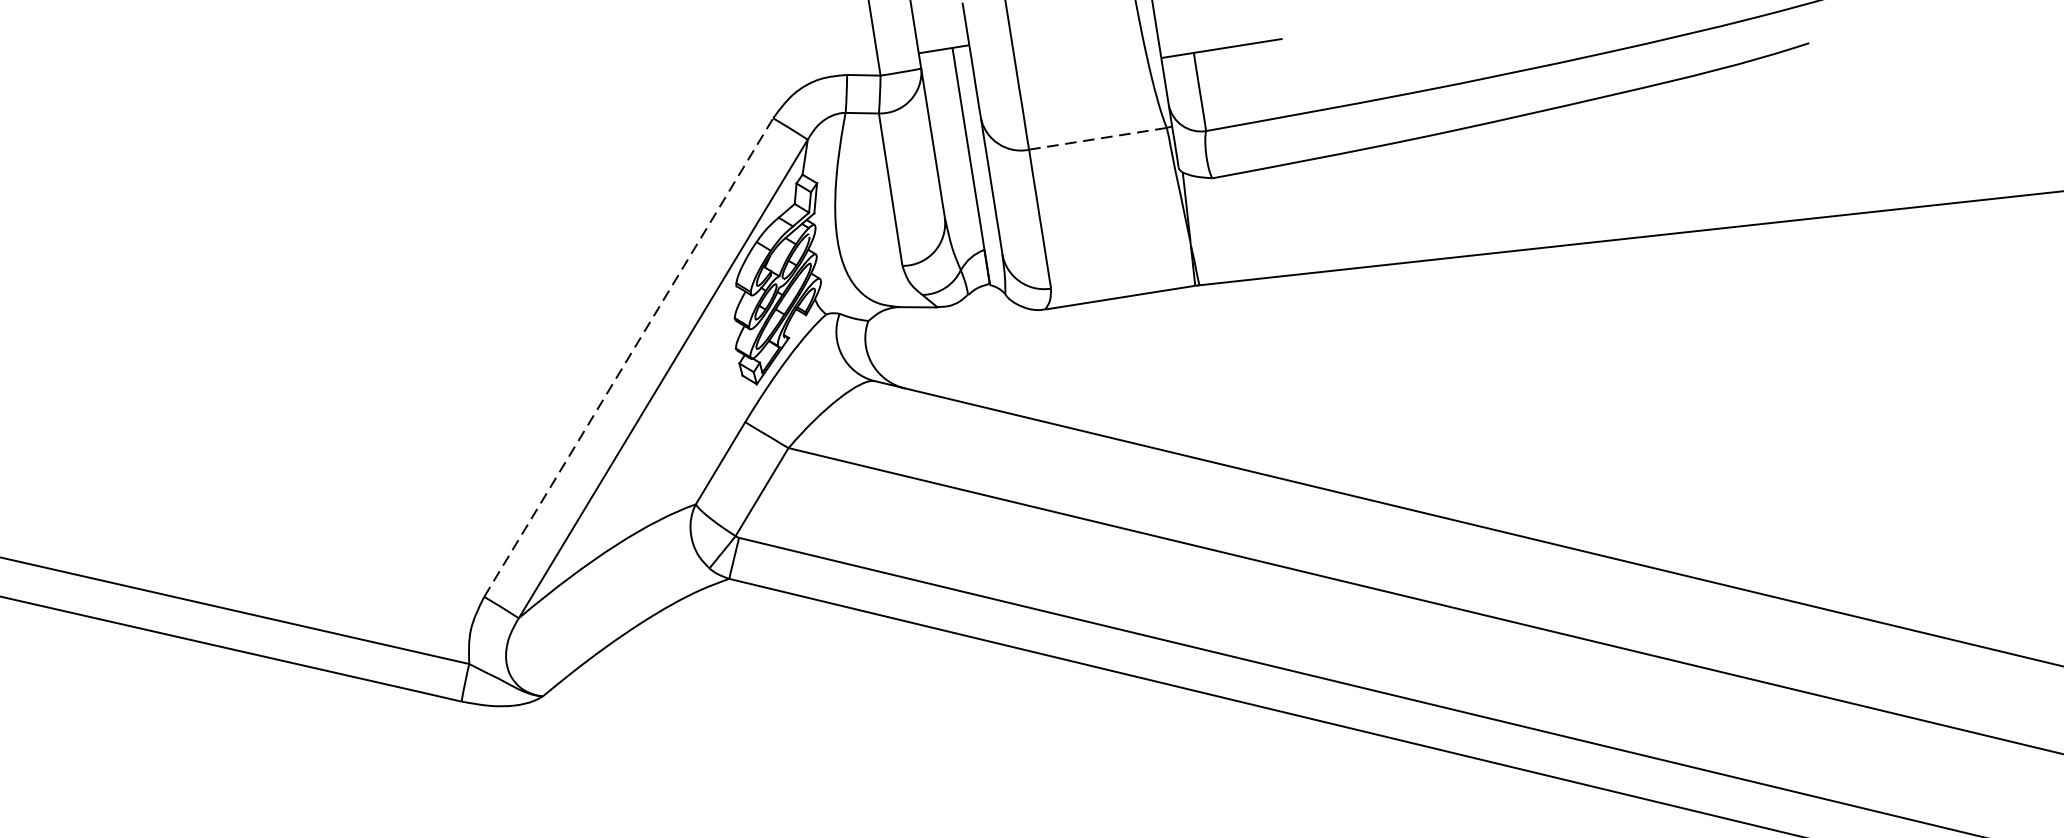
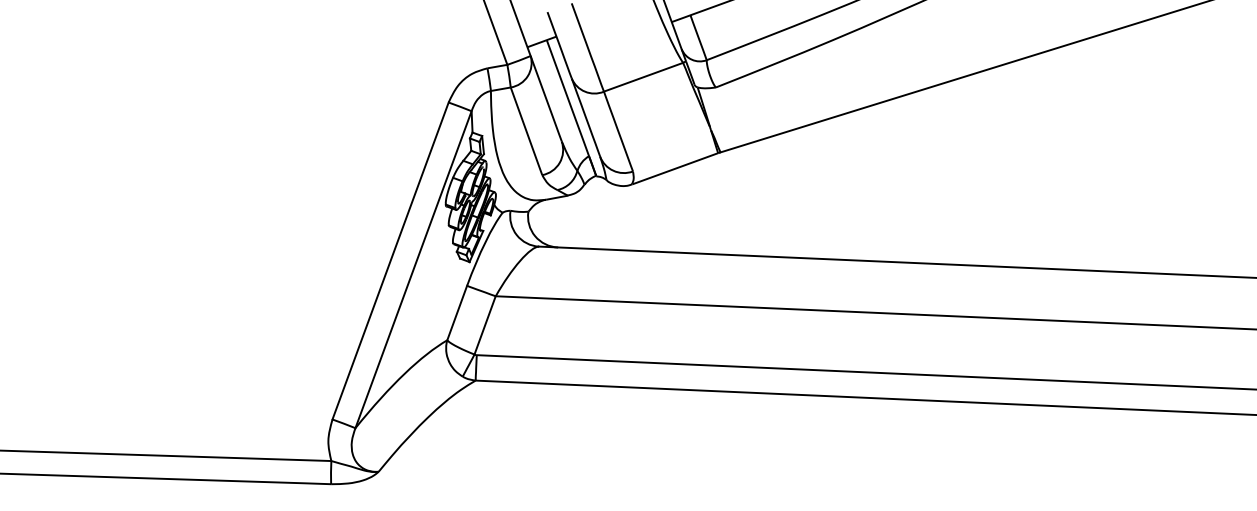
line: (1097, 139) -> (643, 77), dashed -> solid
line: (628, 358) -> (390, 261), dashed -> solid

